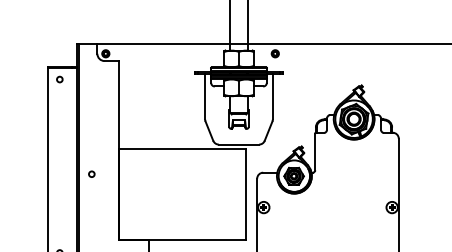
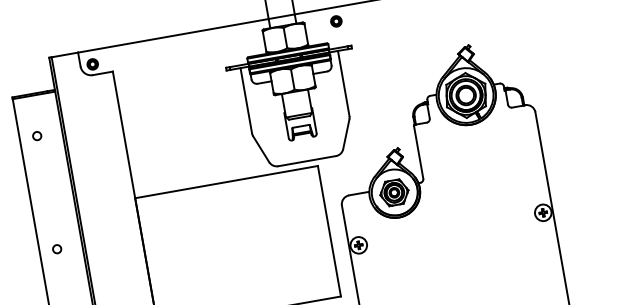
circle: (59, 79) -> (36, 136), moved
circle: (91, 173) -> (56, 248), moved

